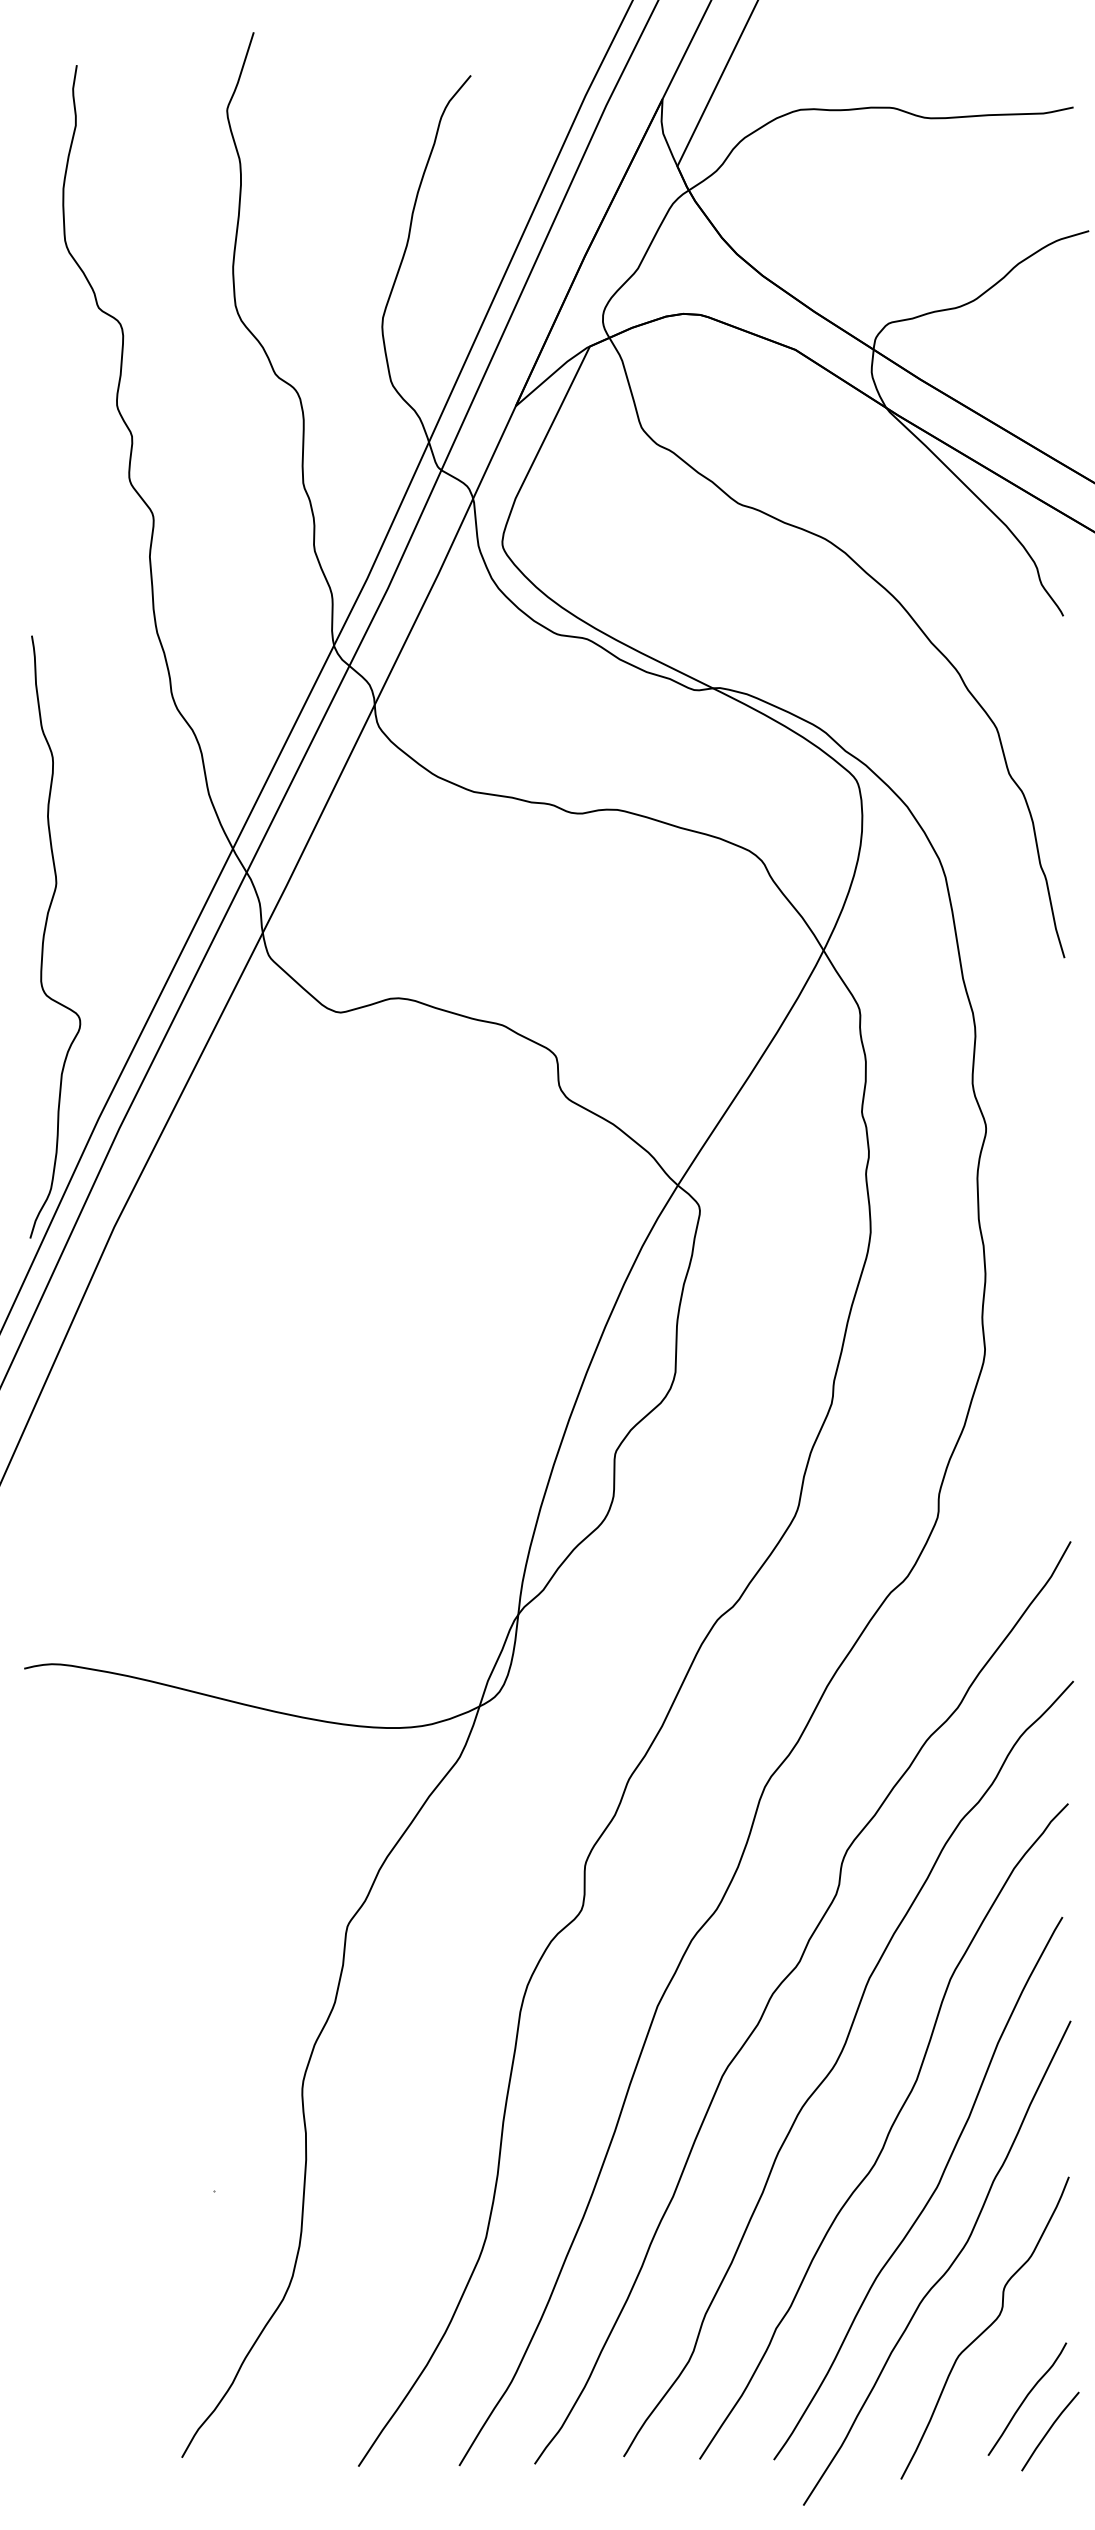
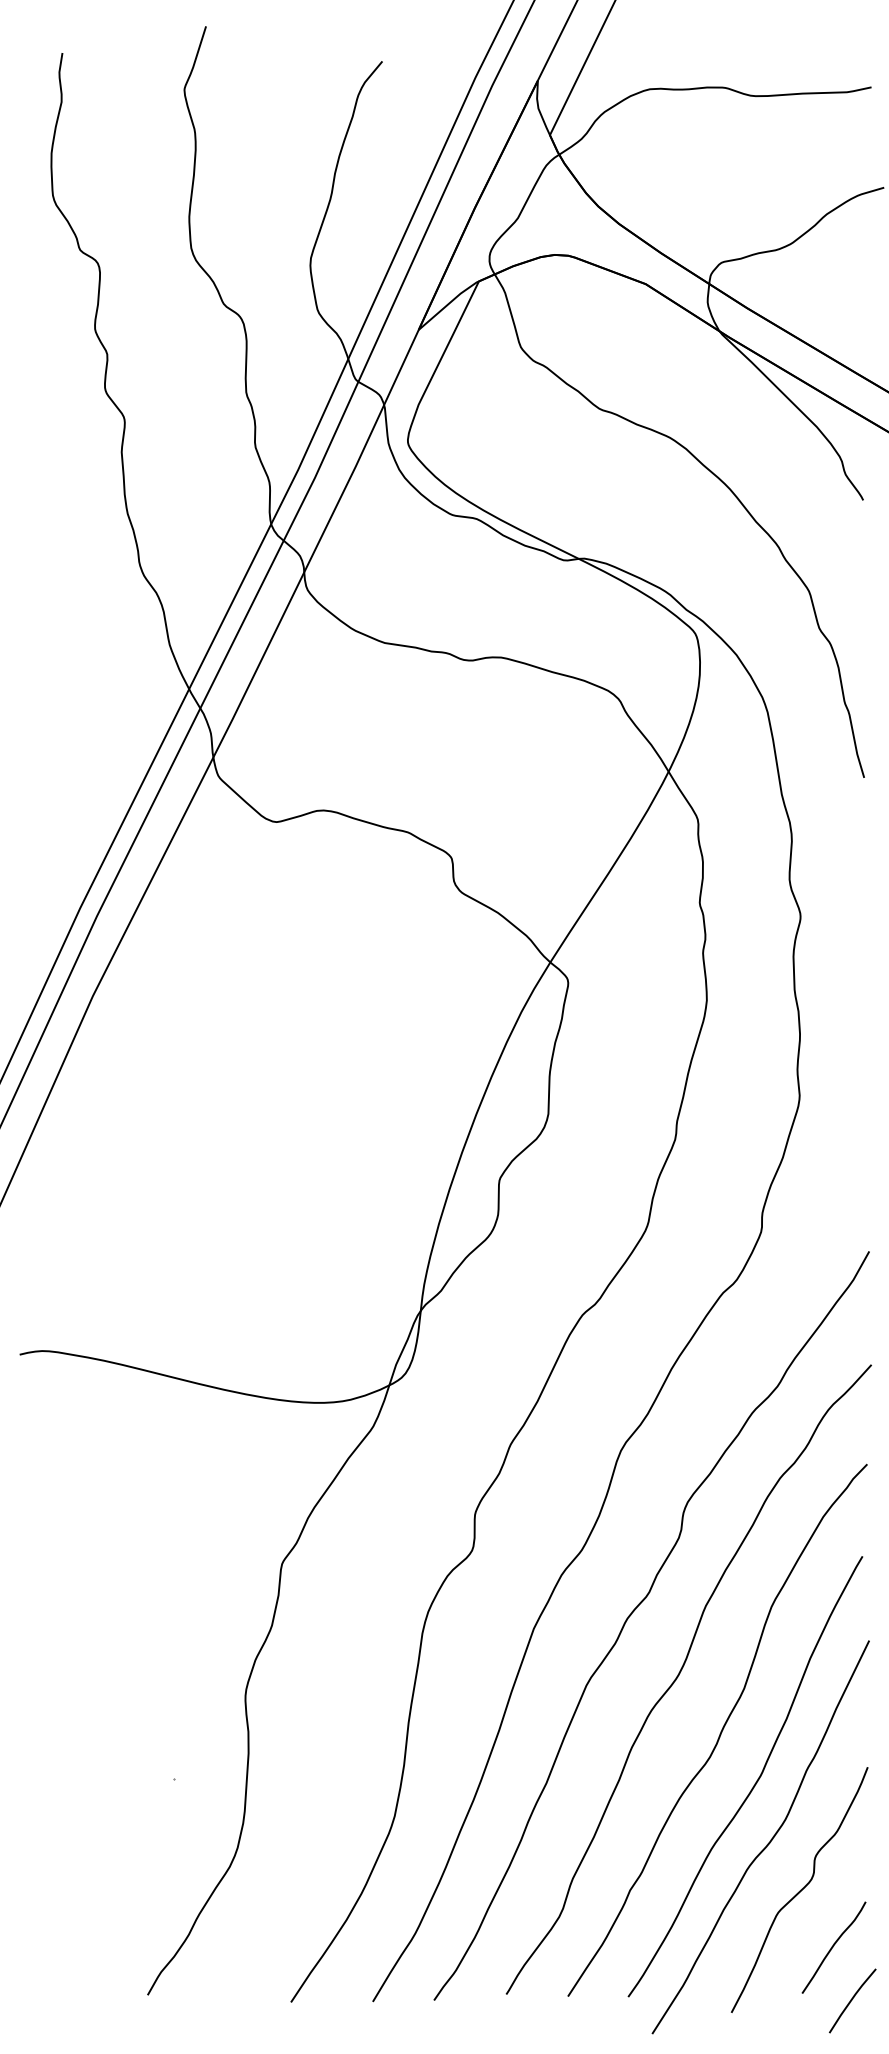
curve: (46, 931) -> (37, 756), removed
line: (1050, 2430) -> (852, 2000), moved

